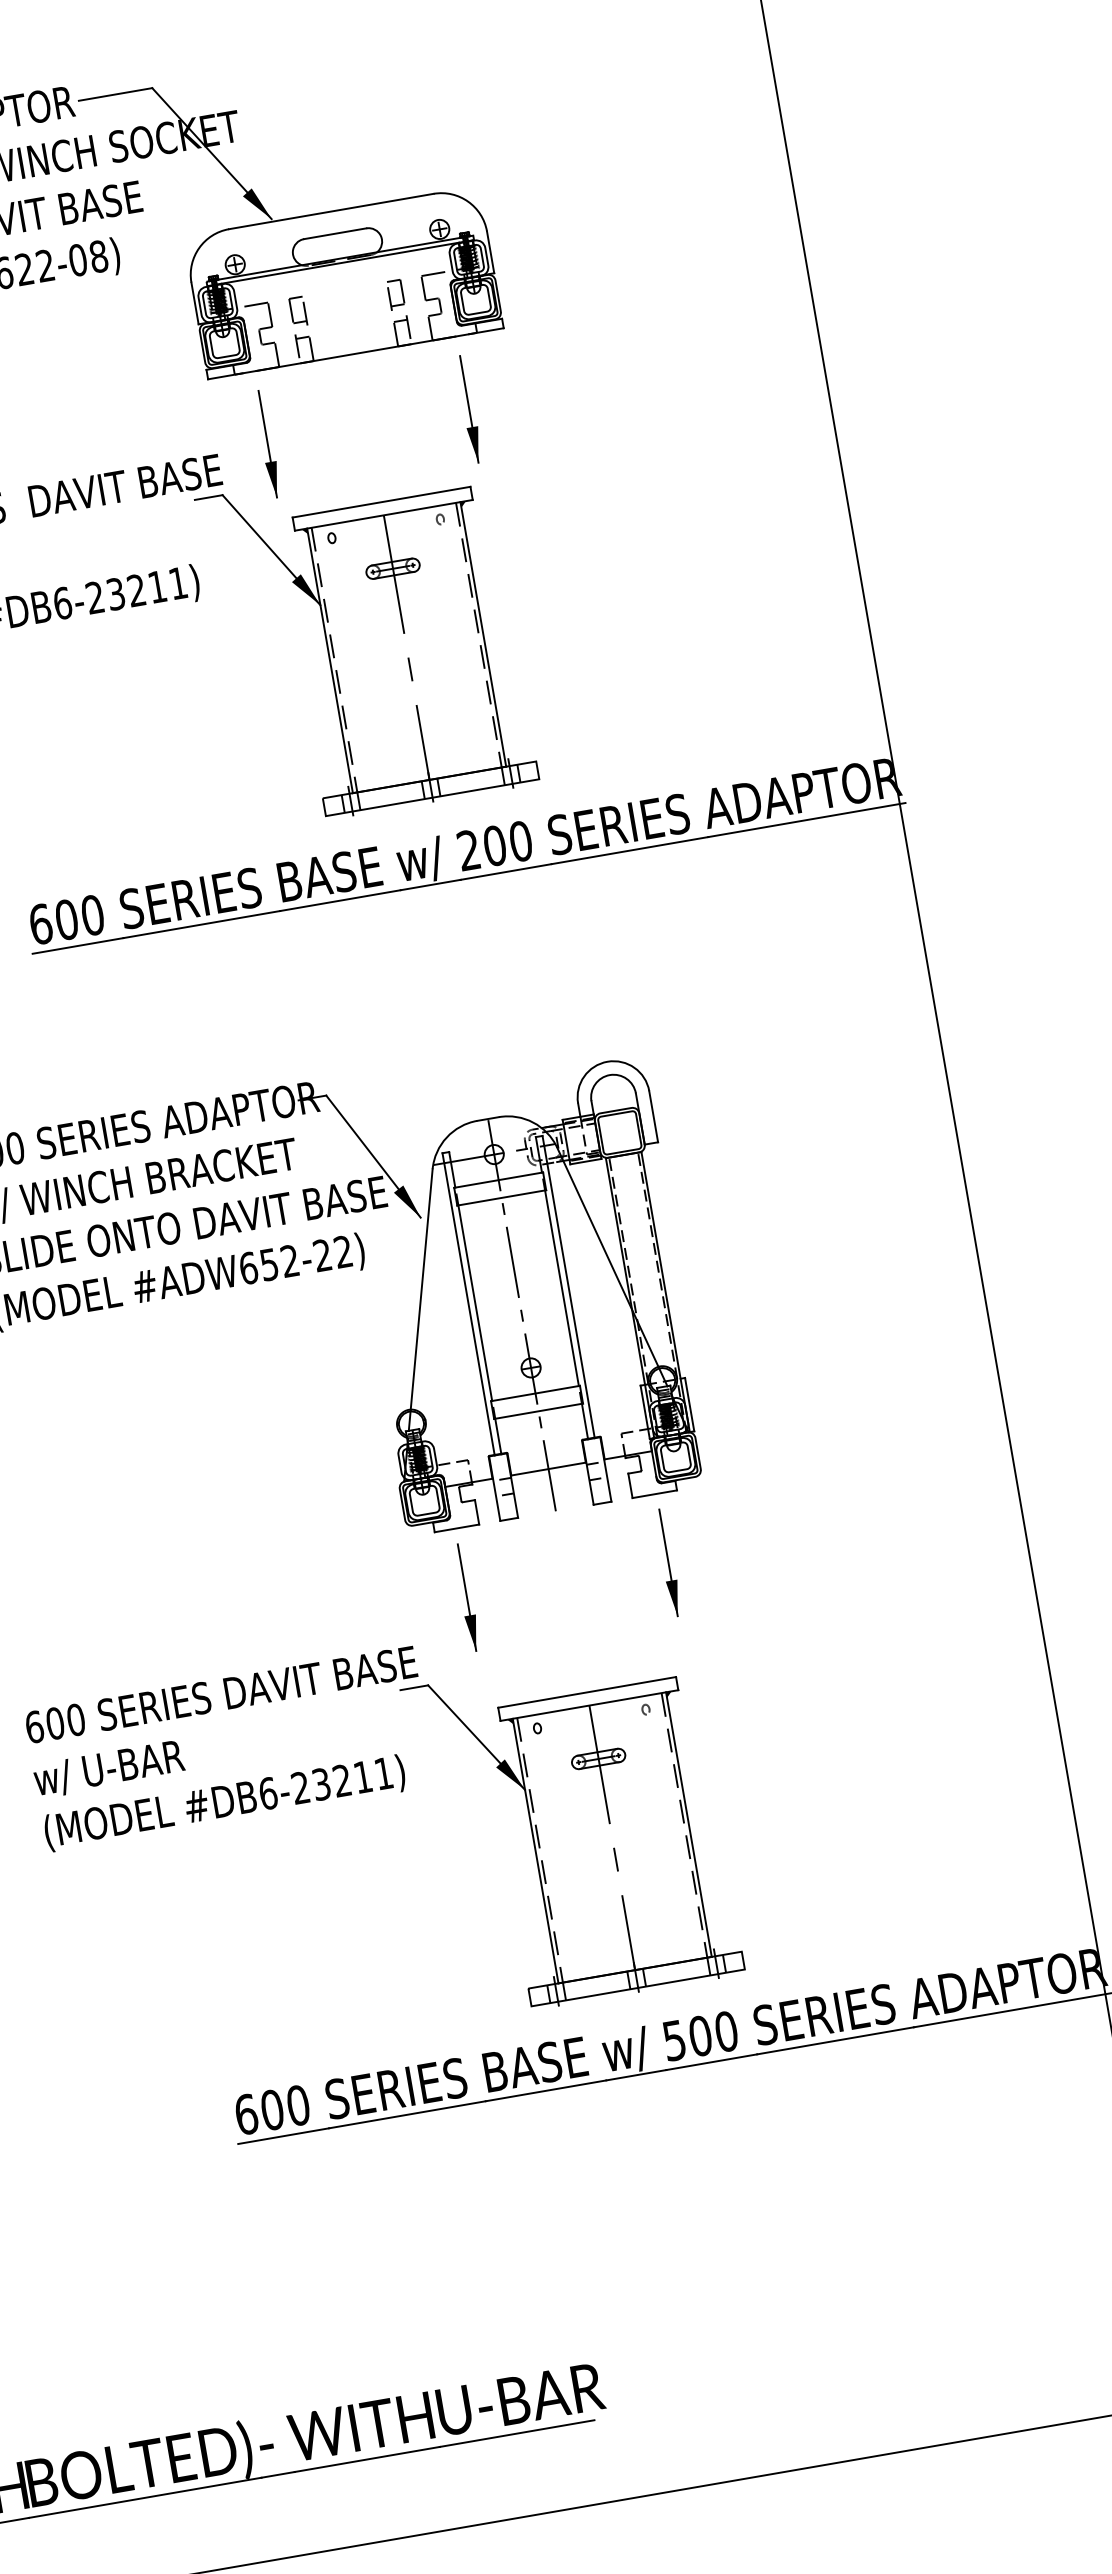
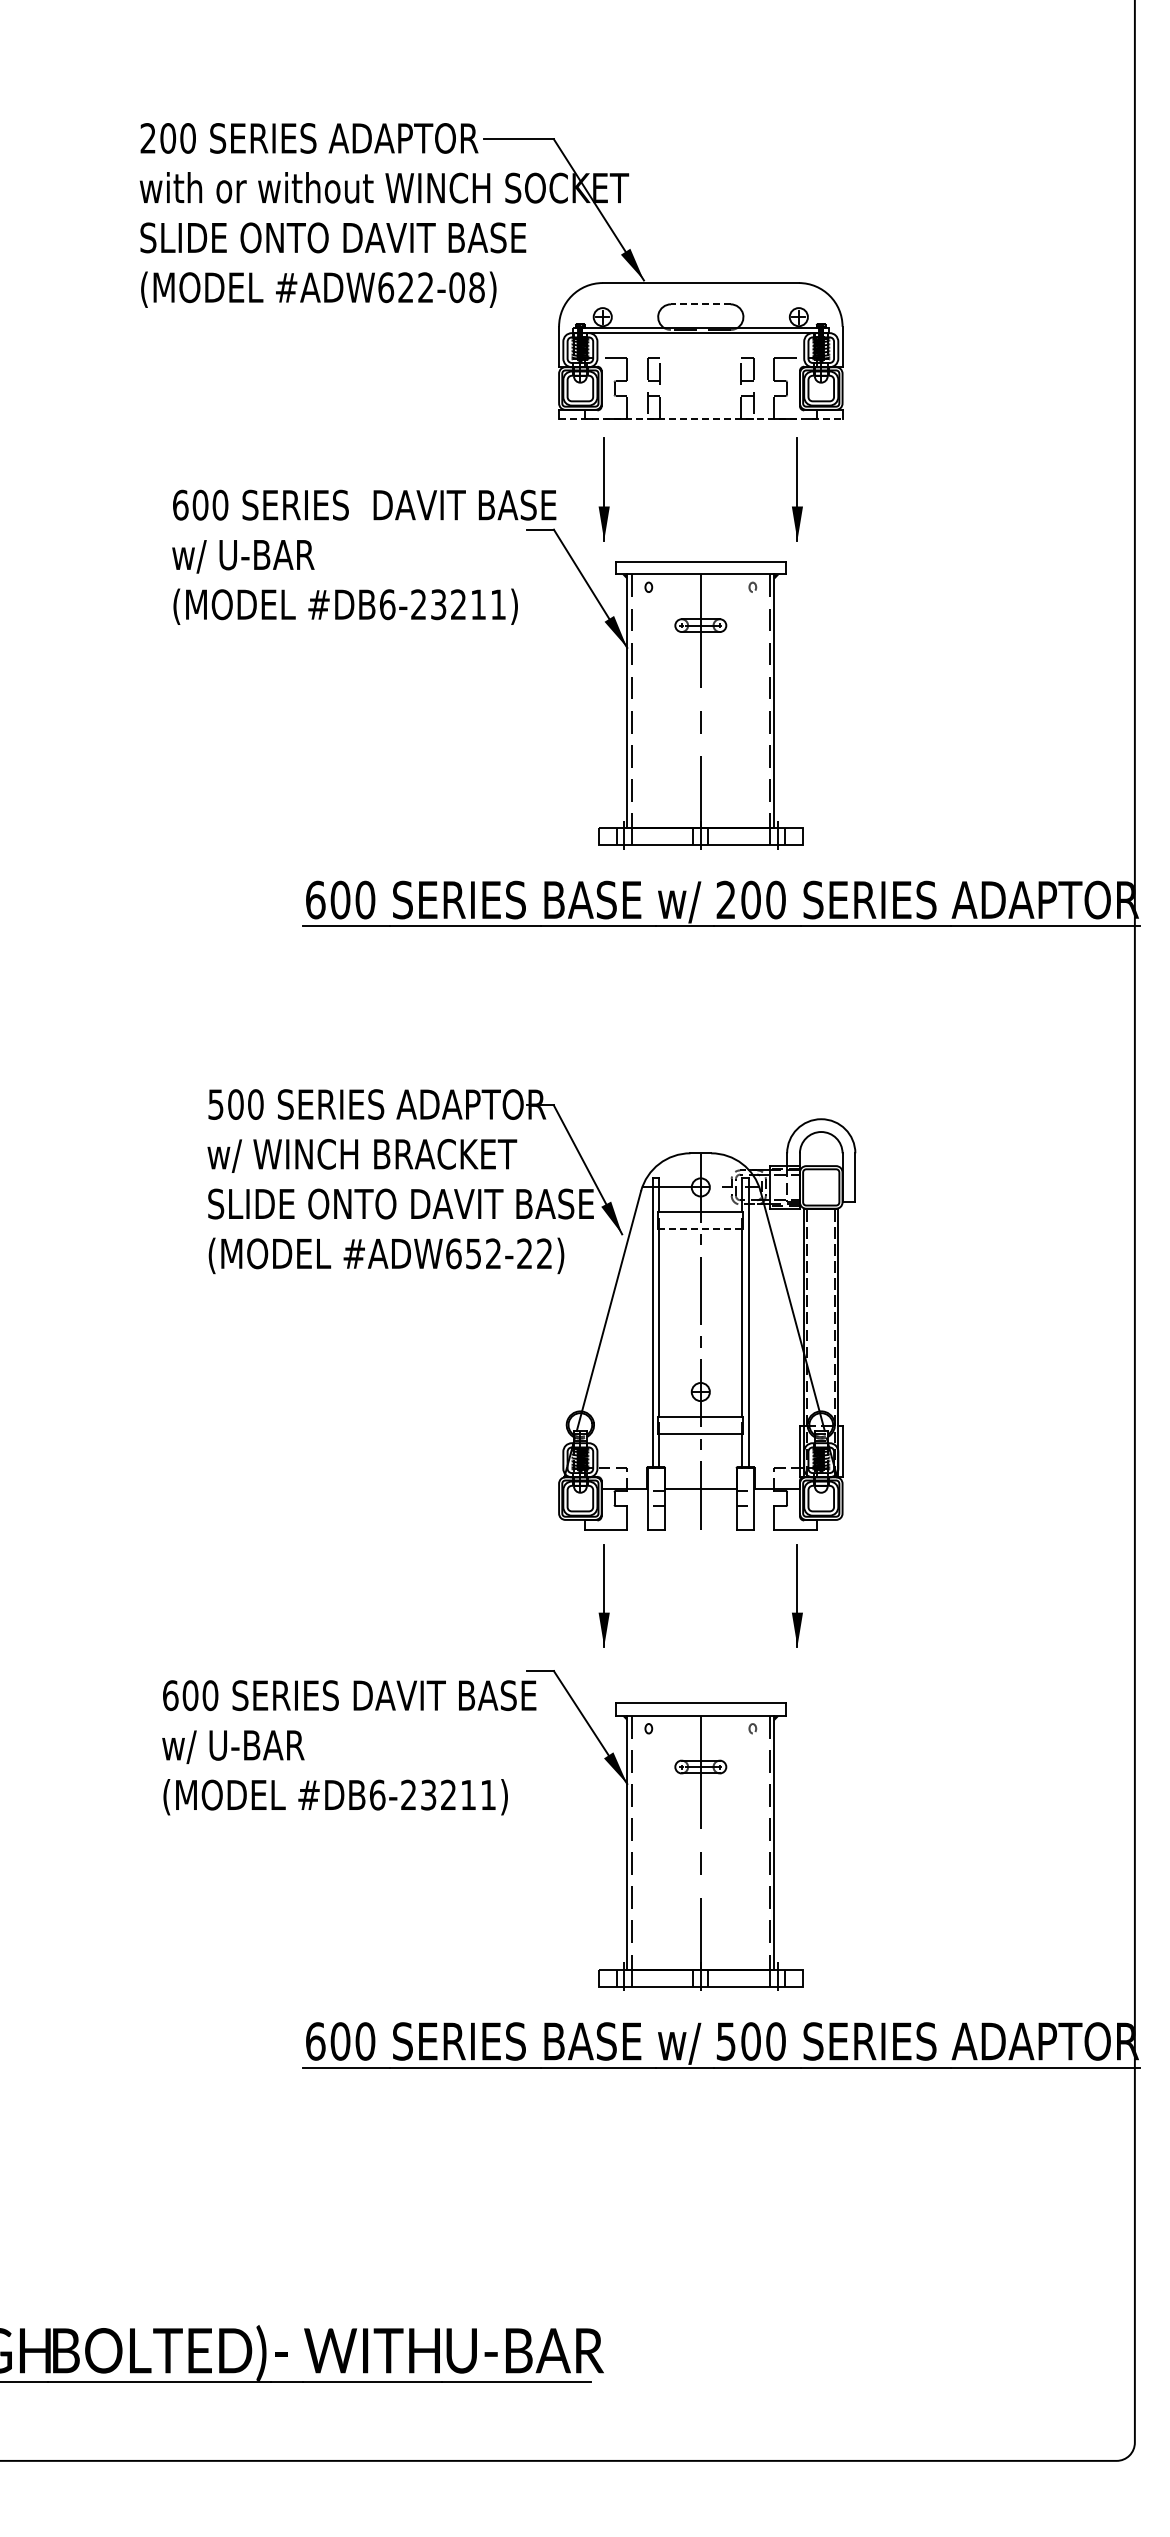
line: (334, 233) -> (700, 304), solid -> dashed
line: (355, 353) -> (700, 419), solid -> dashed
line: (501, 1197) -> (700, 1228), solid -> dashed
text: (230, 1748) -> (349, 1747), moved

